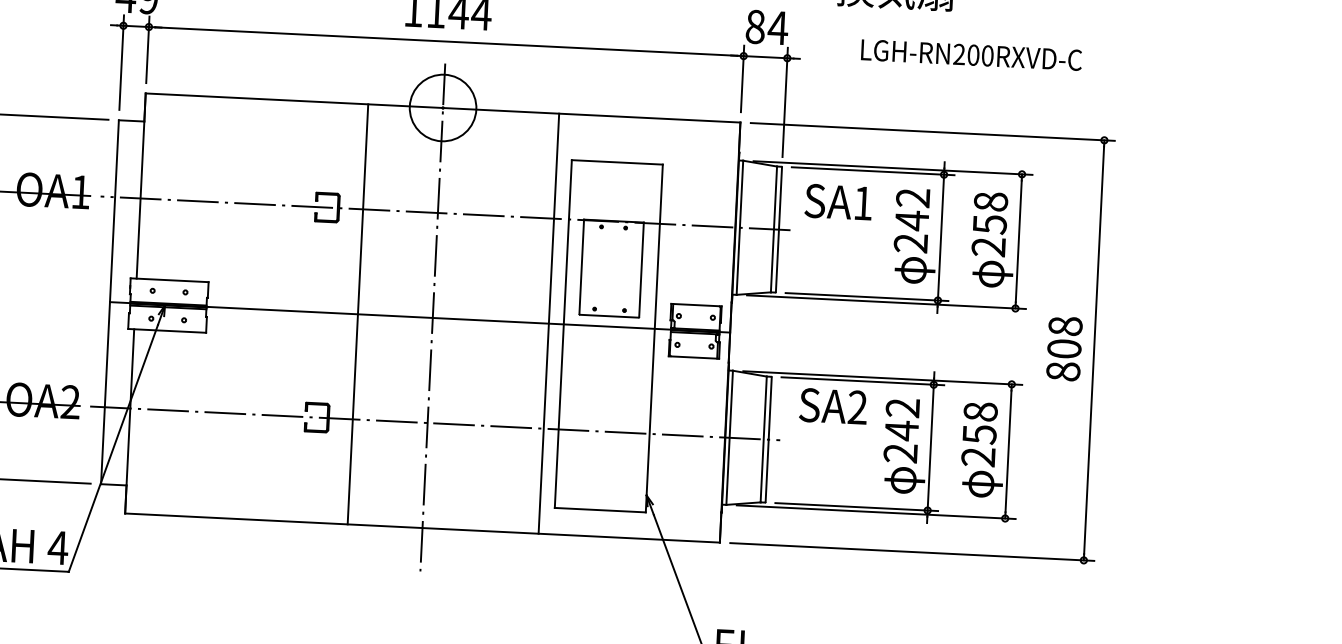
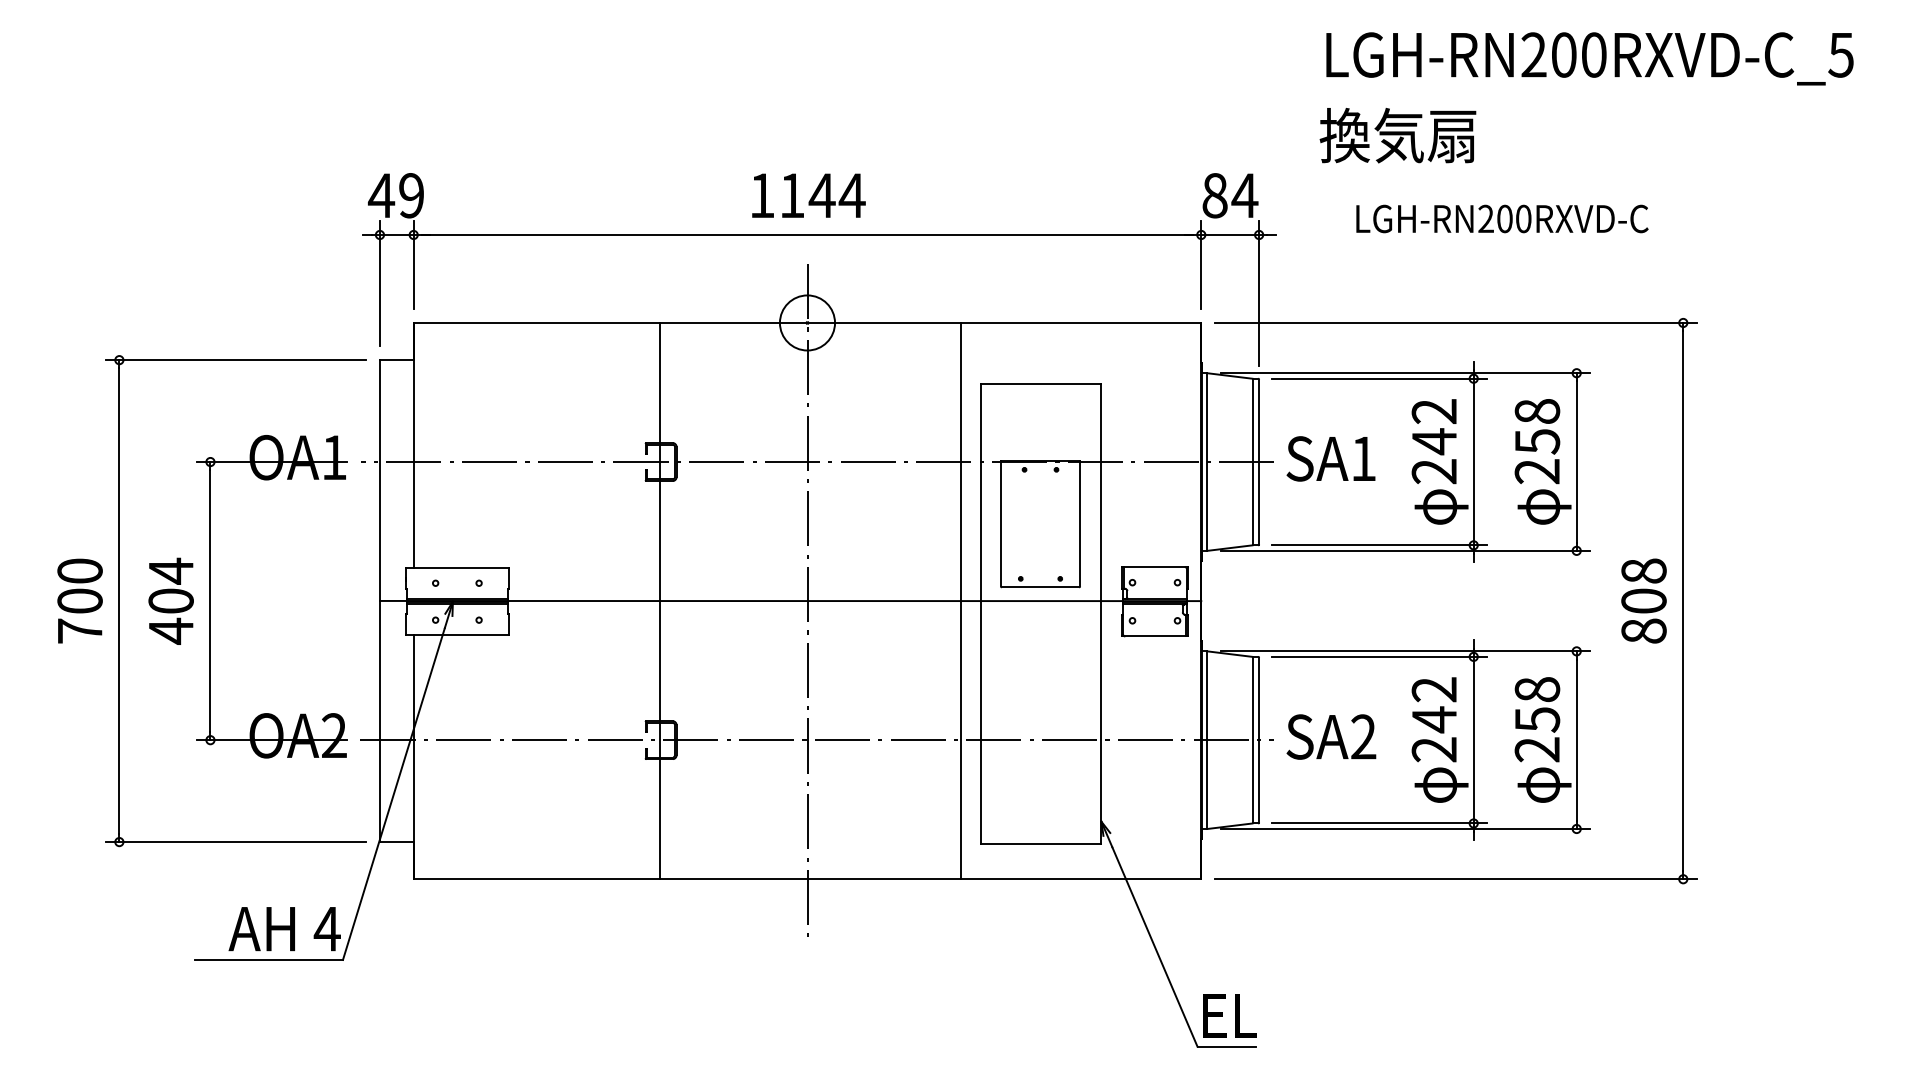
circle: (443, 107) -> (807, 322), size x0.62
text: (838, 201) -> (1330, 458), moved
line: (358, 313) -> (660, 600), moved
text: (833, 406) -> (1331, 736), moved

